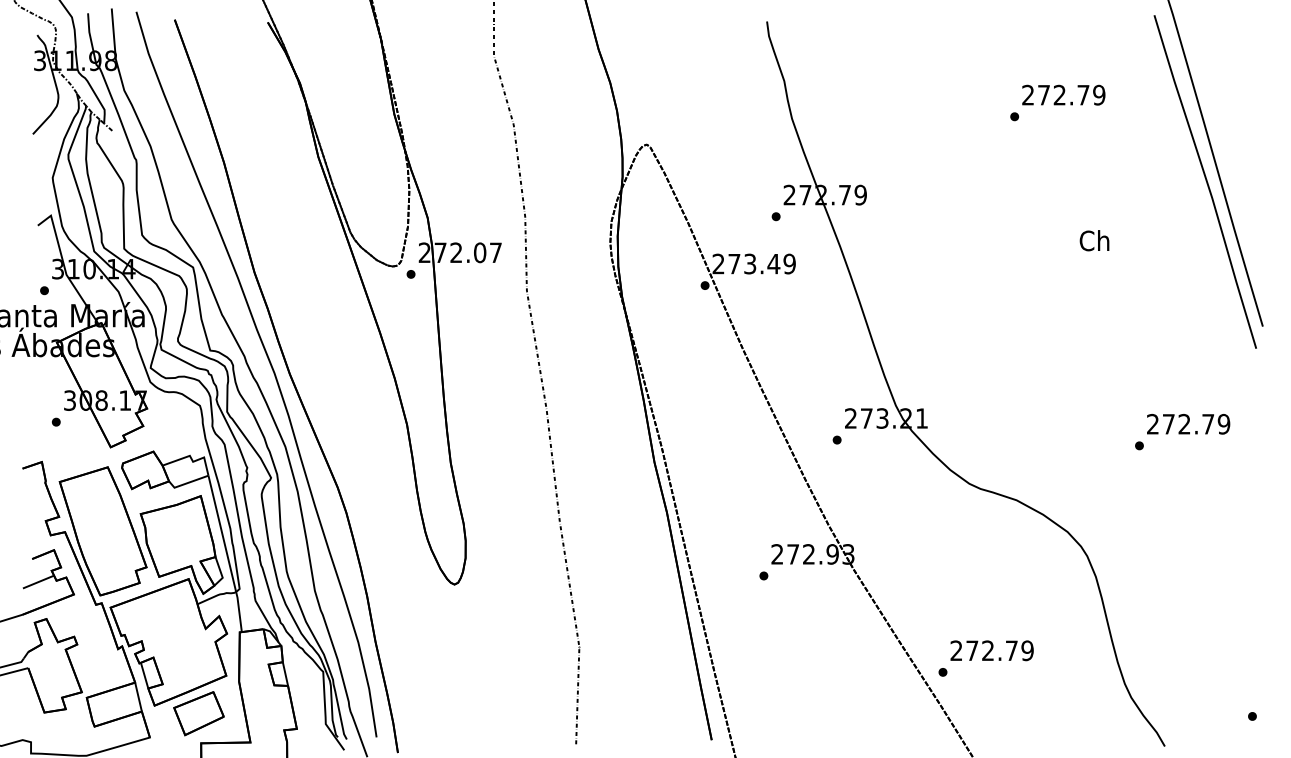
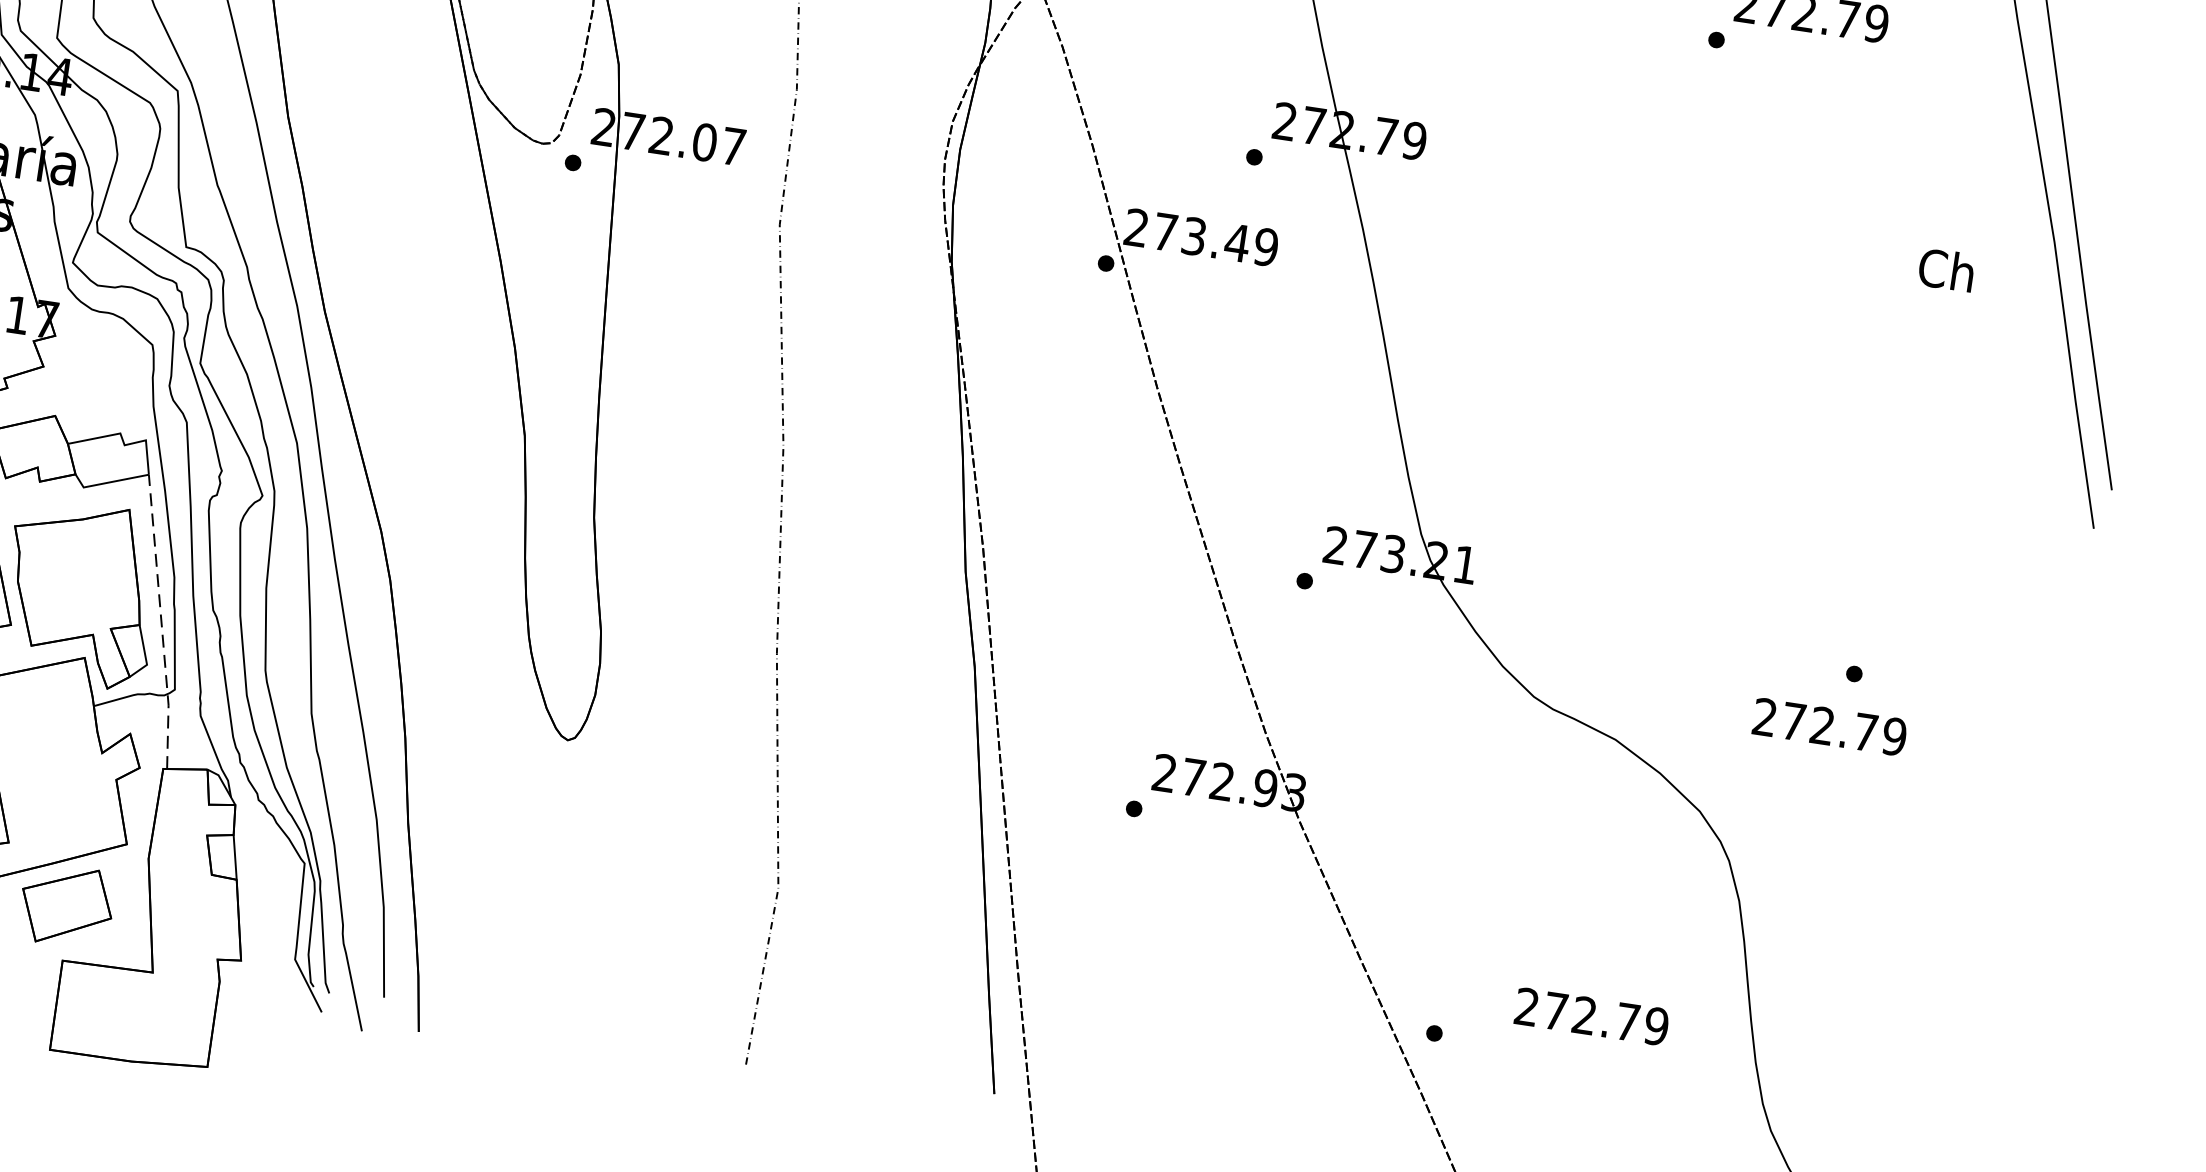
text: (1094, 240) -> (1946, 269), moved
text: (1188, 424) -> (1829, 727), moved
line: (227, 554) -> (162, 623), solid -> dashed
text: (991, 650) -> (1590, 1016), moved

